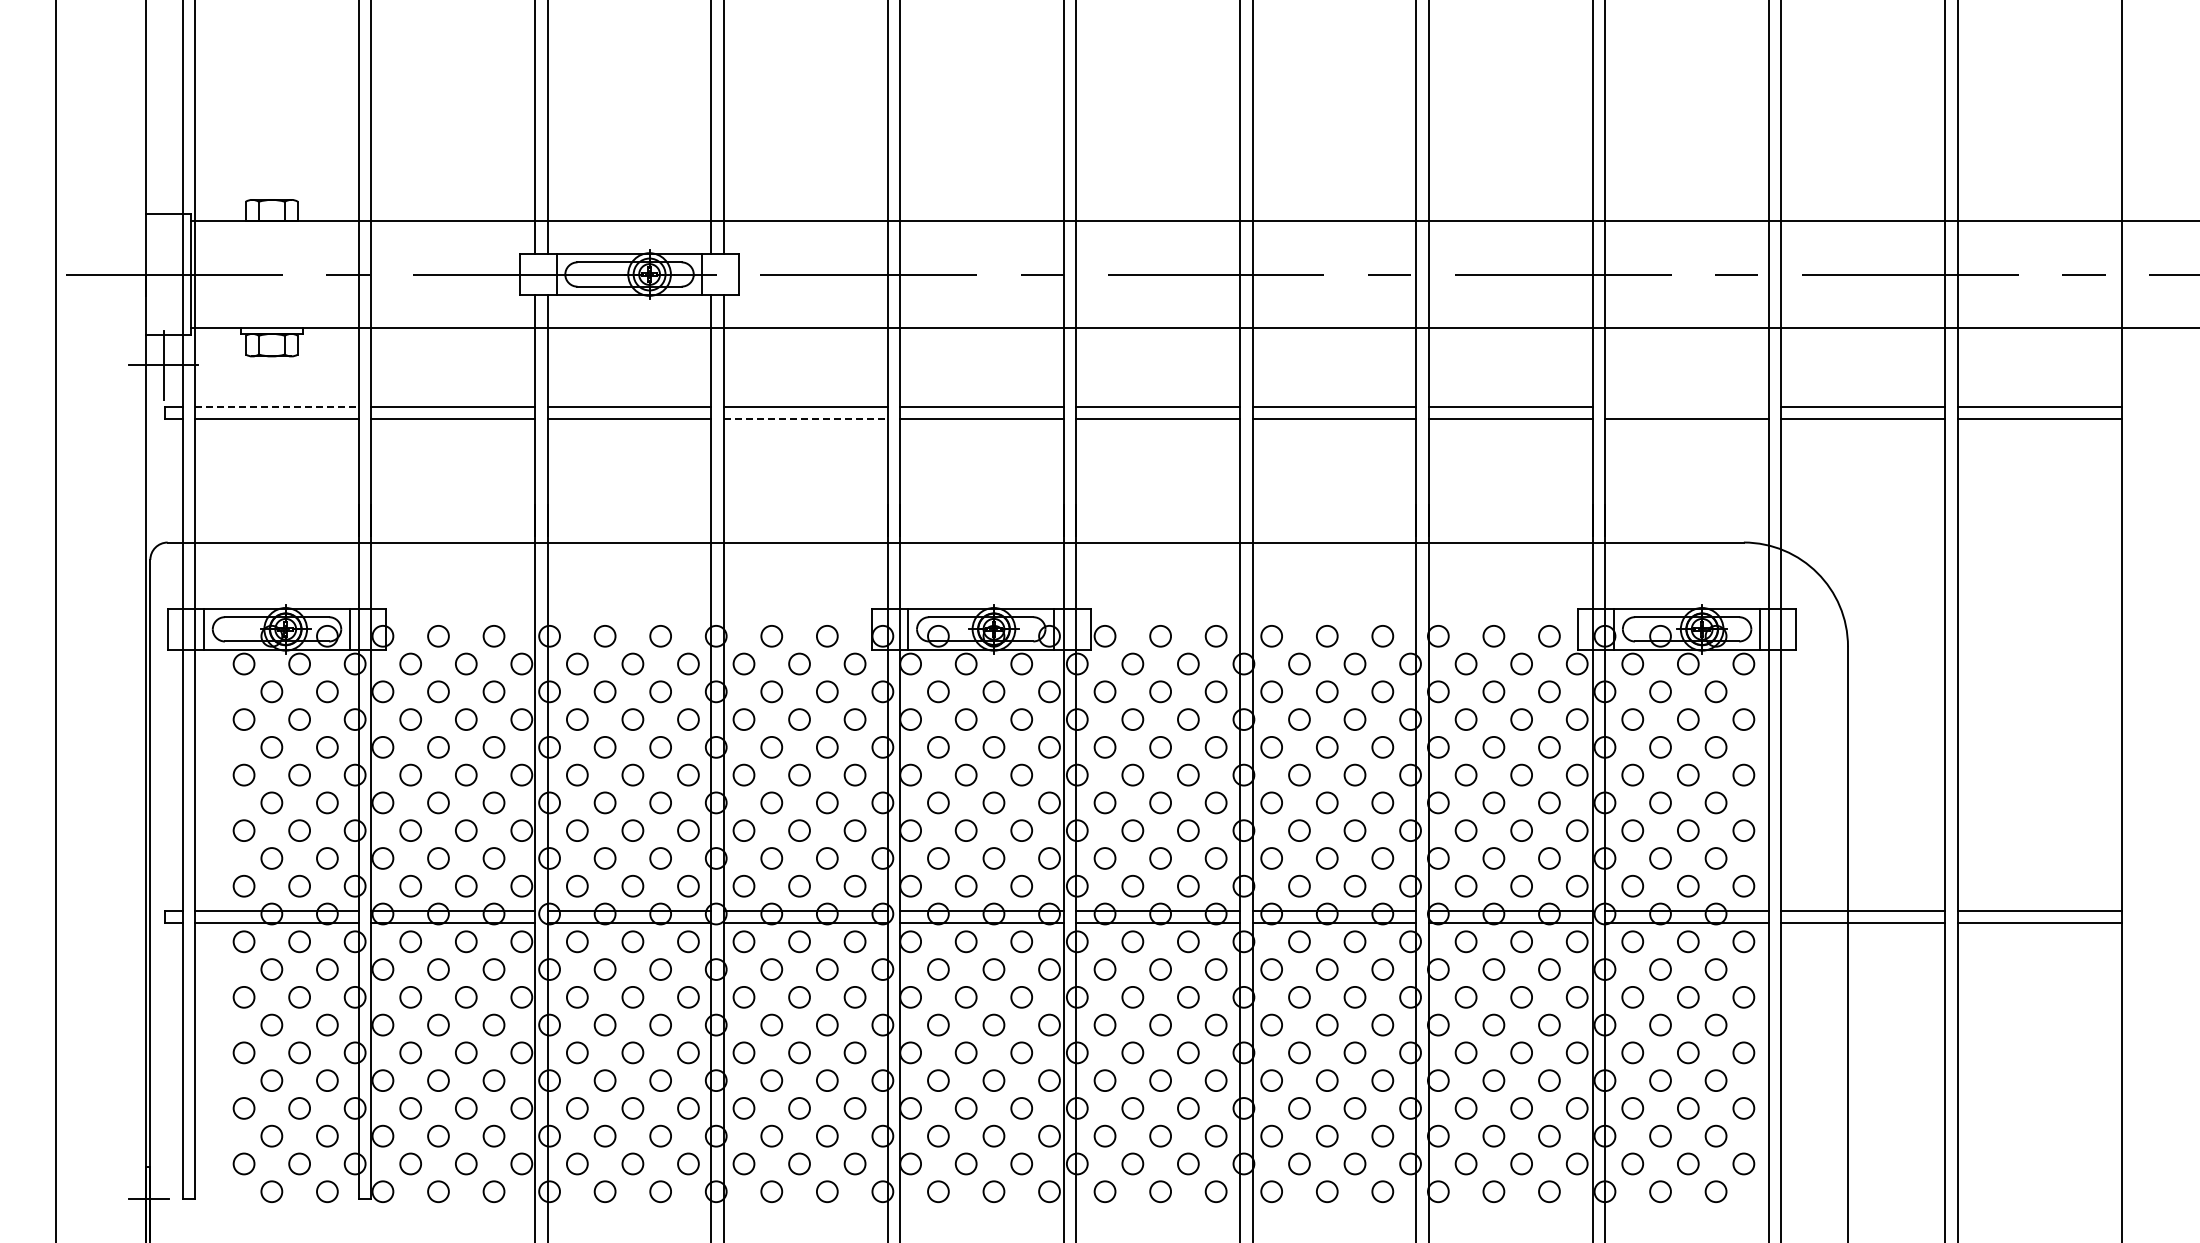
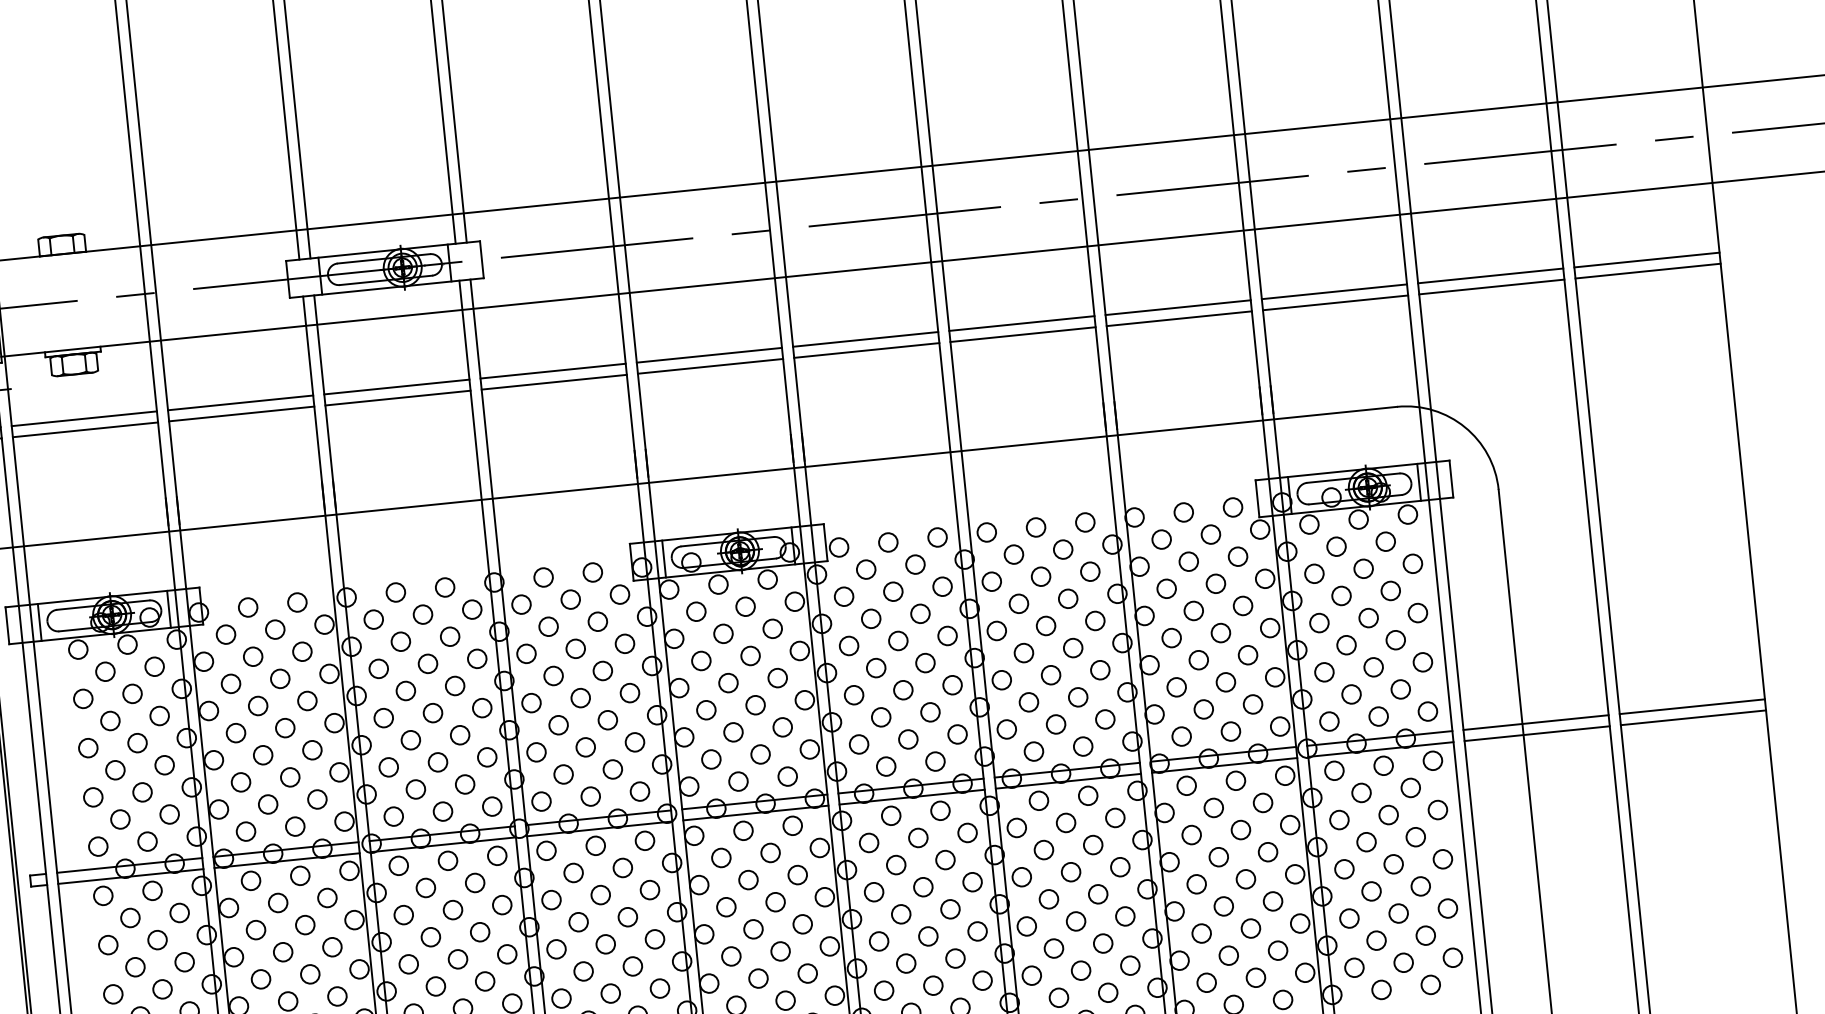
line: (277, 406) -> (84, 418), dashed -> solid
line: (1686, 406) -> (1333, 291), added
line: (805, 419) -> (553, 382), dashed -> solid

